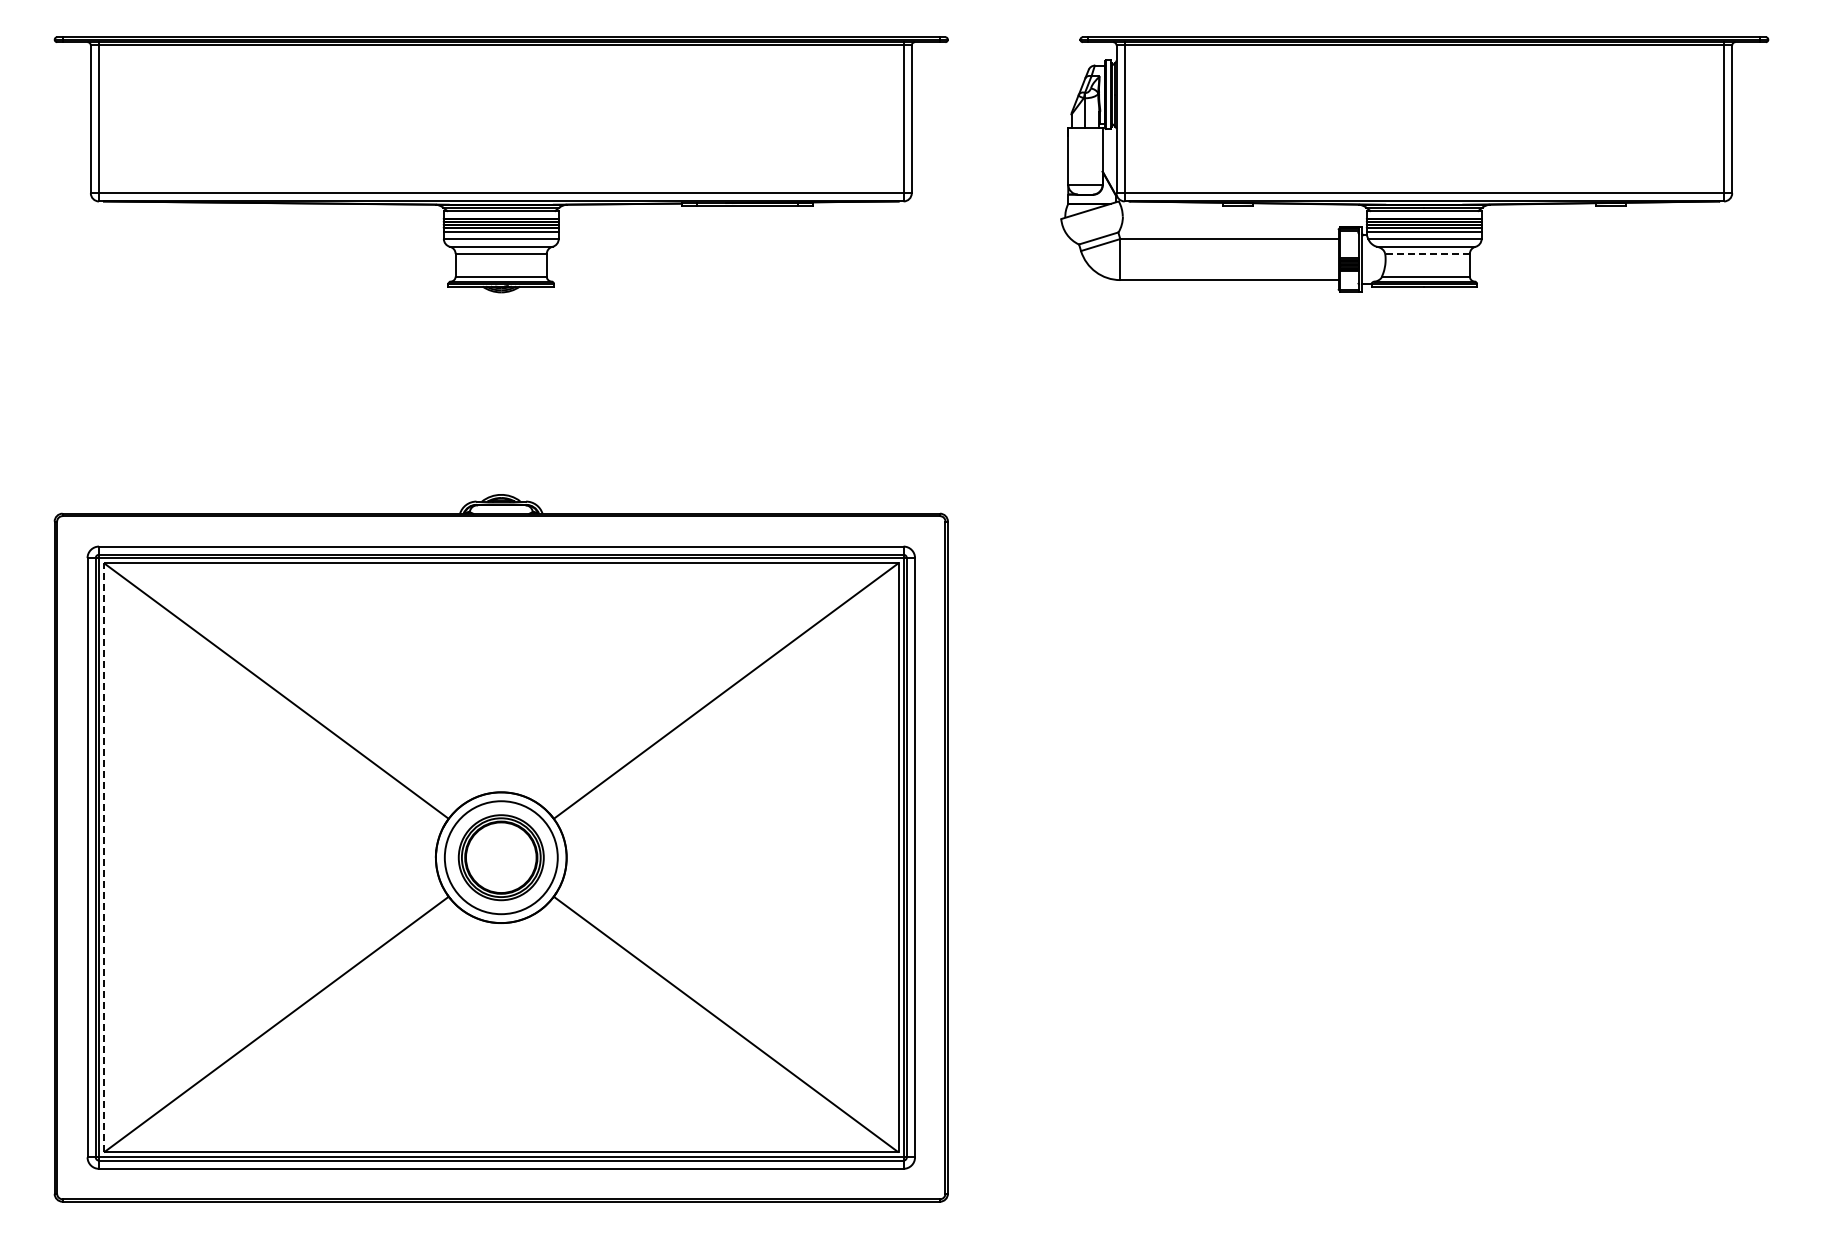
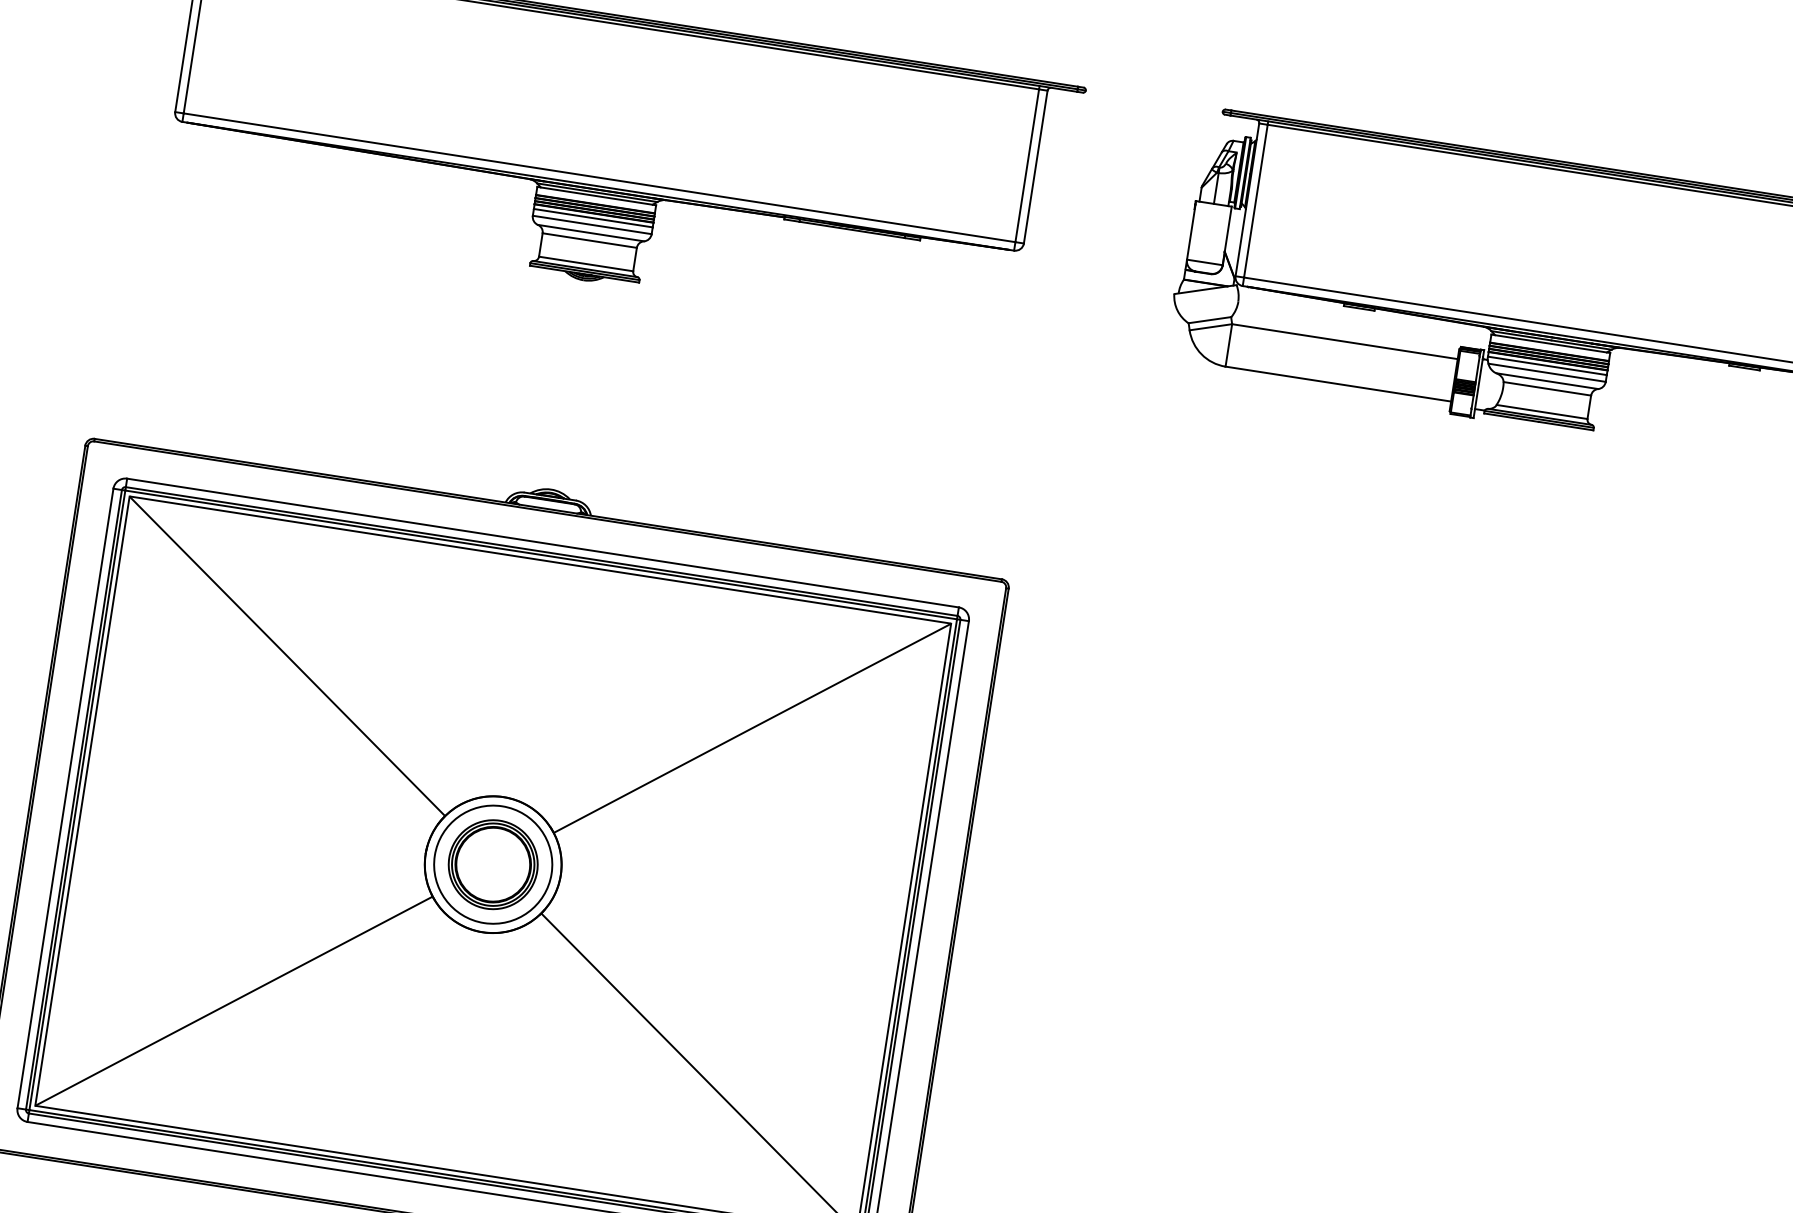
line: (1427, 254) -> (1547, 389), dashed -> solid
line: (103, 857) -> (82, 800), dashed -> solid

